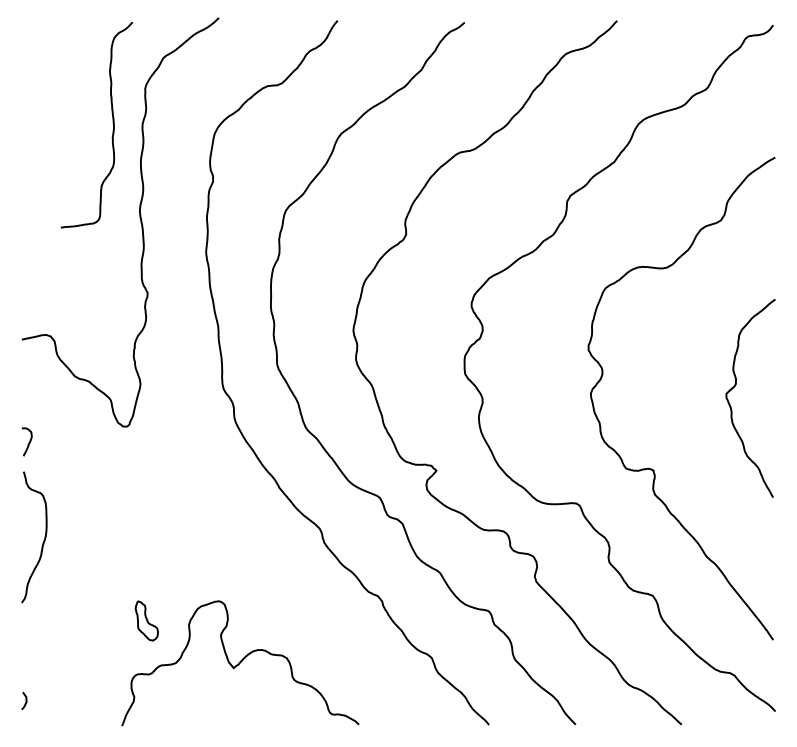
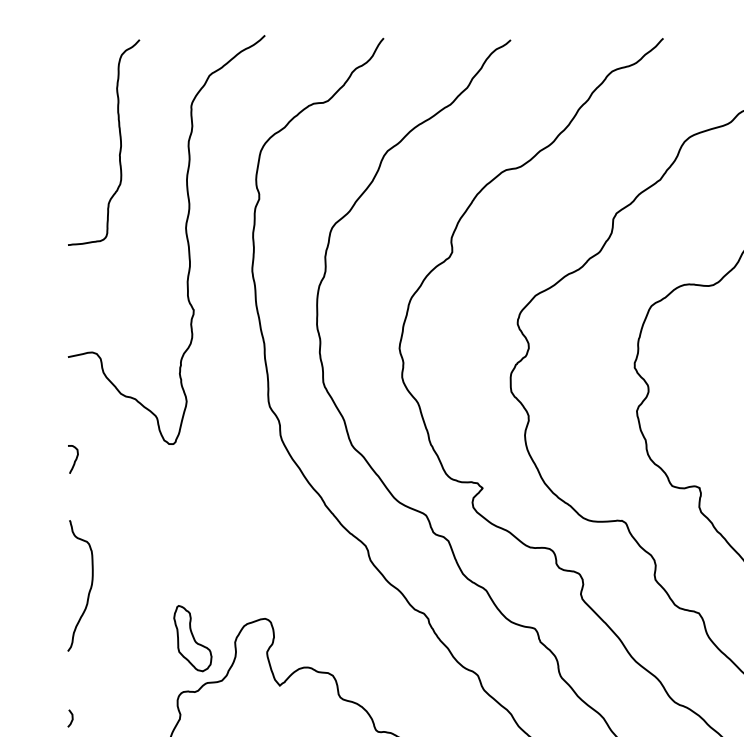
curve: (112, 123) -> (119, 141), moved
curve: (42, 542) -> (88, 591), moved
part: (146, 620) -> (192, 638), size x1.67

